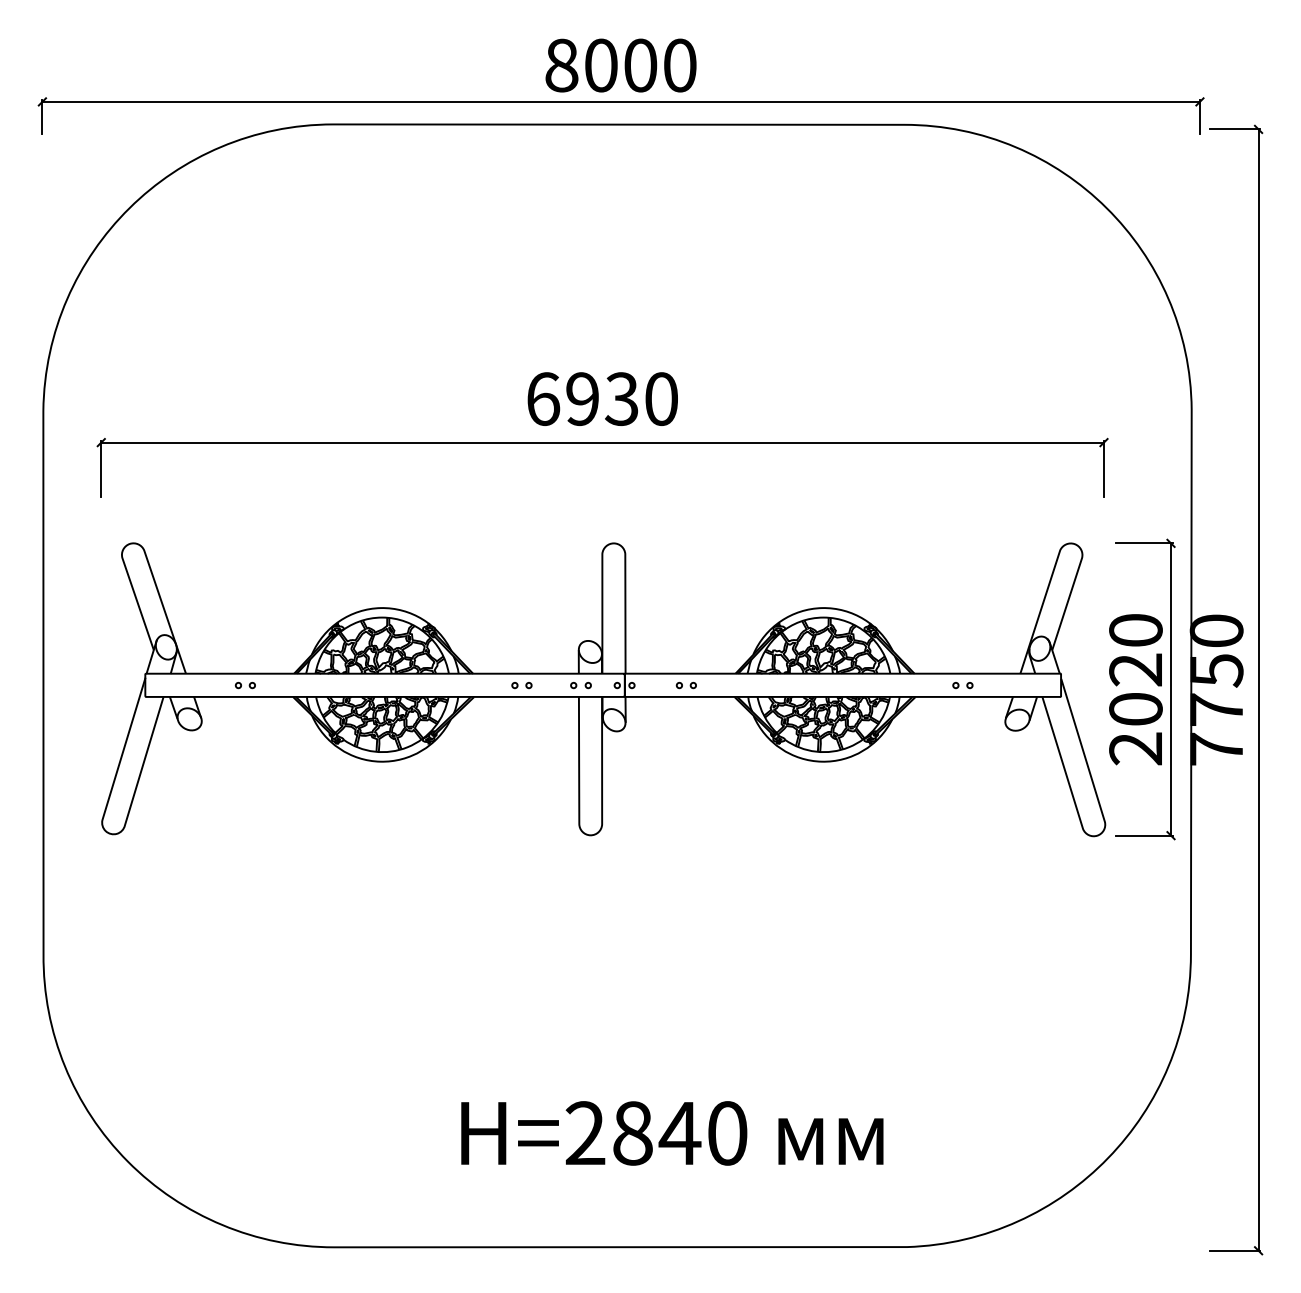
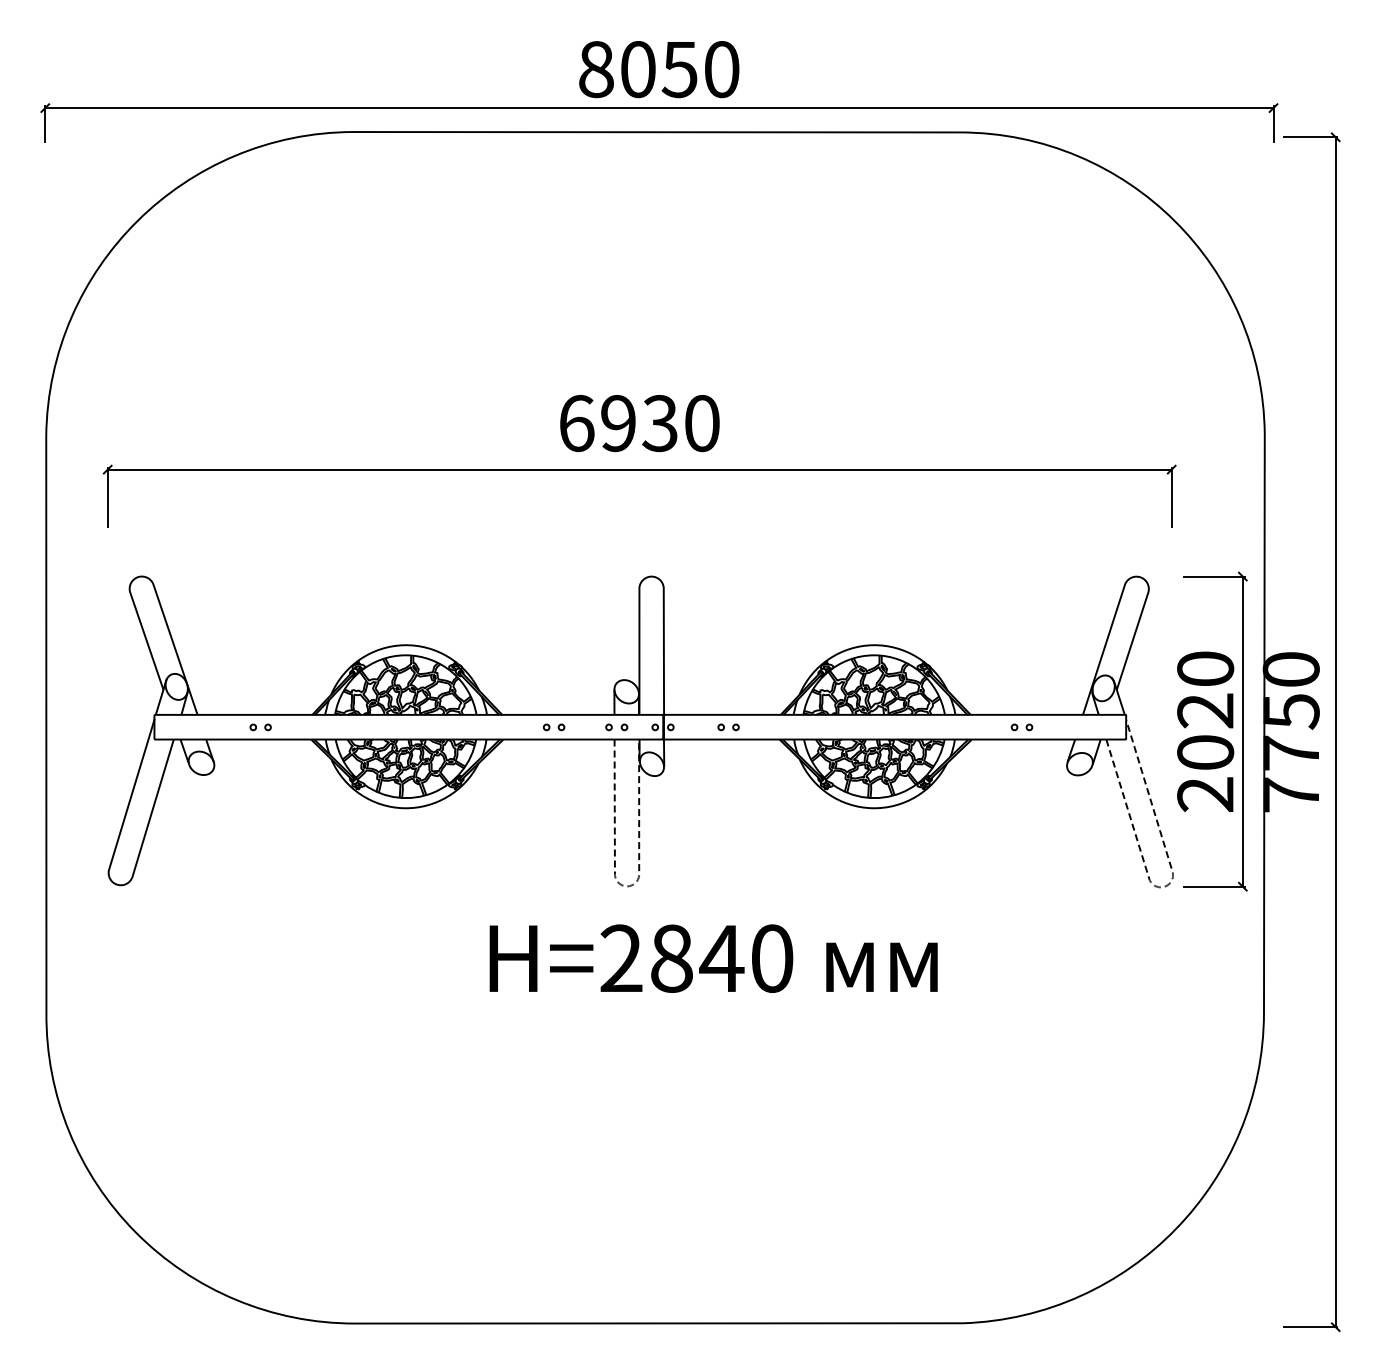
text: (640, 65) -> (679, 69), 8000 -> 8050
line: (1100, 833) -> (1168, 884), solid -> dashed
line: (590, 835) -> (626, 886), solid -> dashed
text: (672, 1133) -> (713, 958), moved

